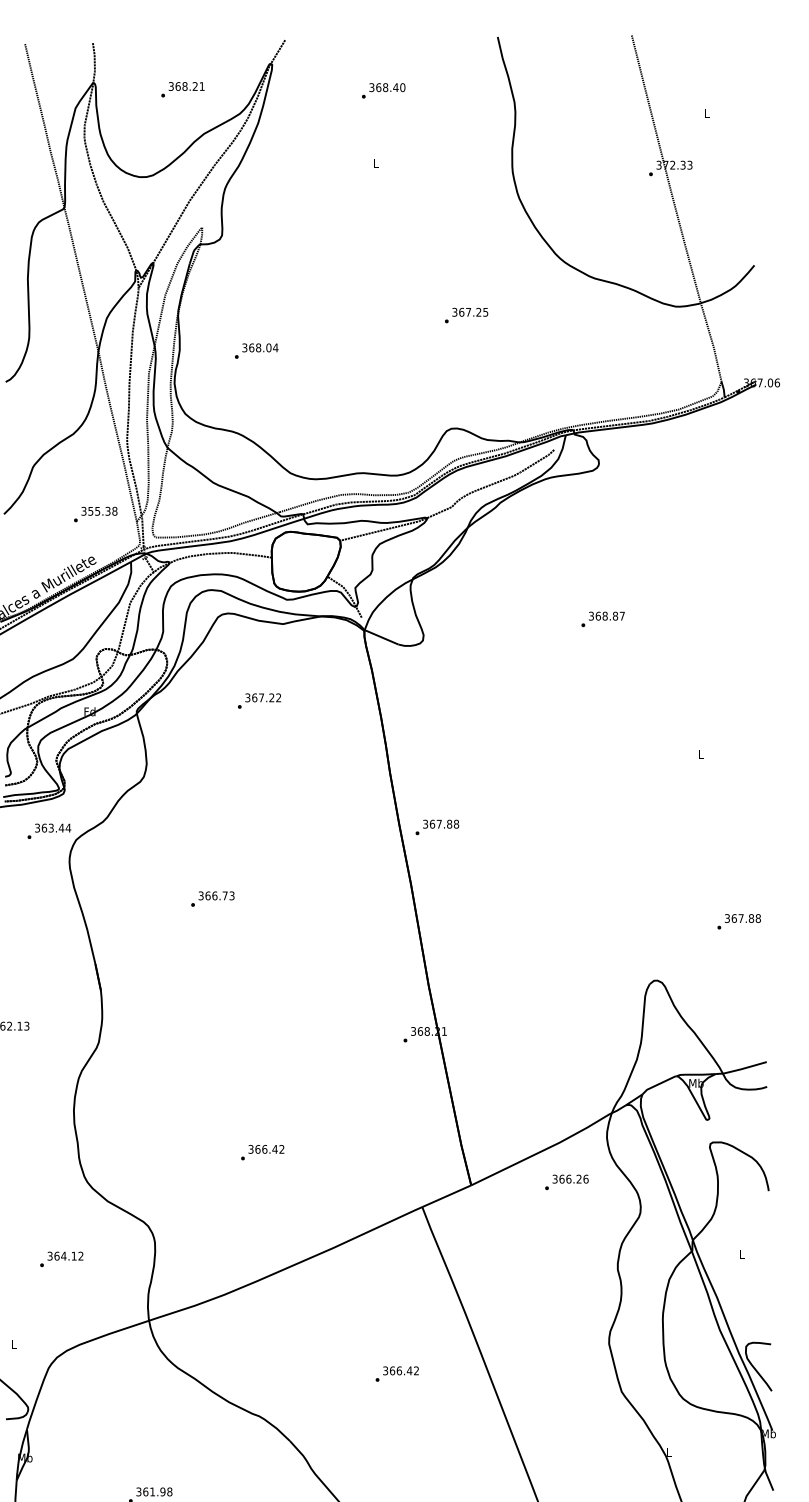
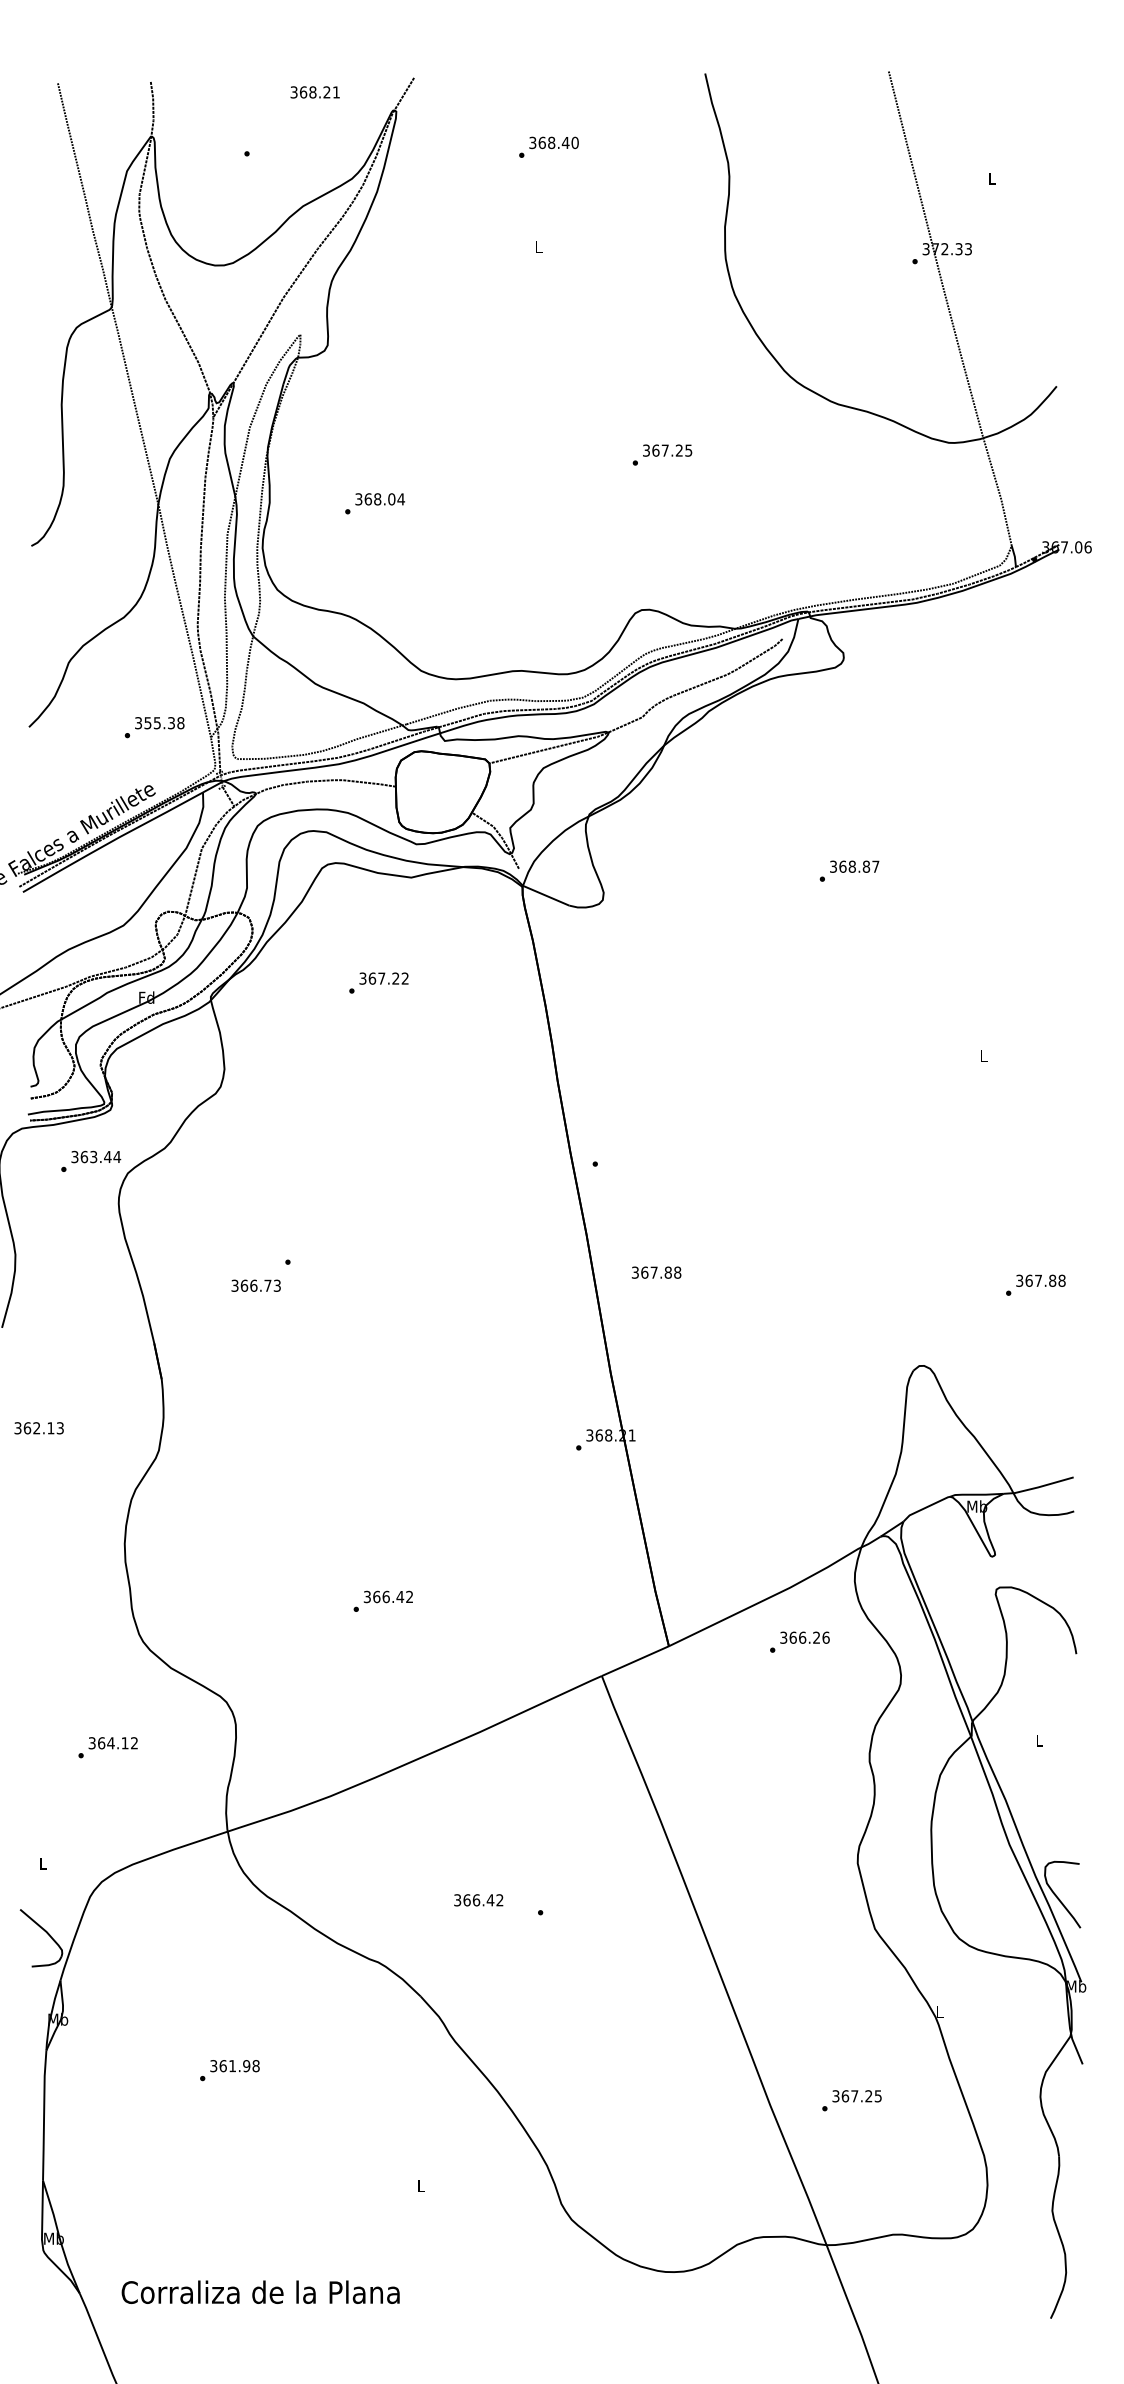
text: (186, 86) -> (314, 92), moved
text: (441, 824) -> (656, 1272), moved
text: (216, 895) -> (255, 1285), moved
text: (400, 1371) -> (478, 1900), moved

